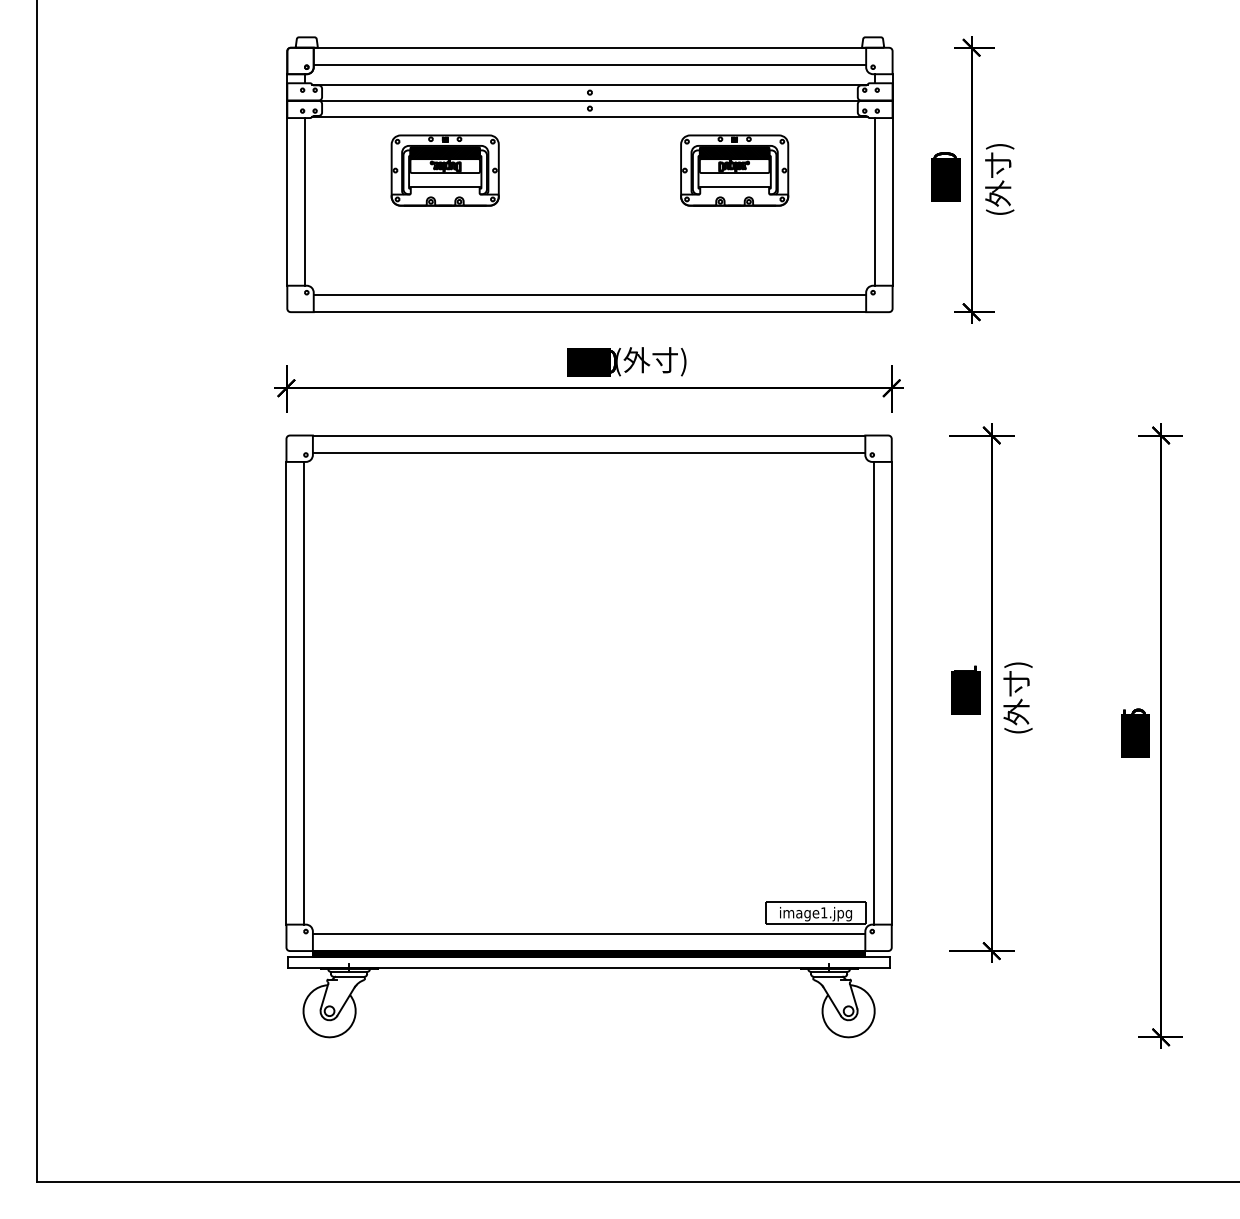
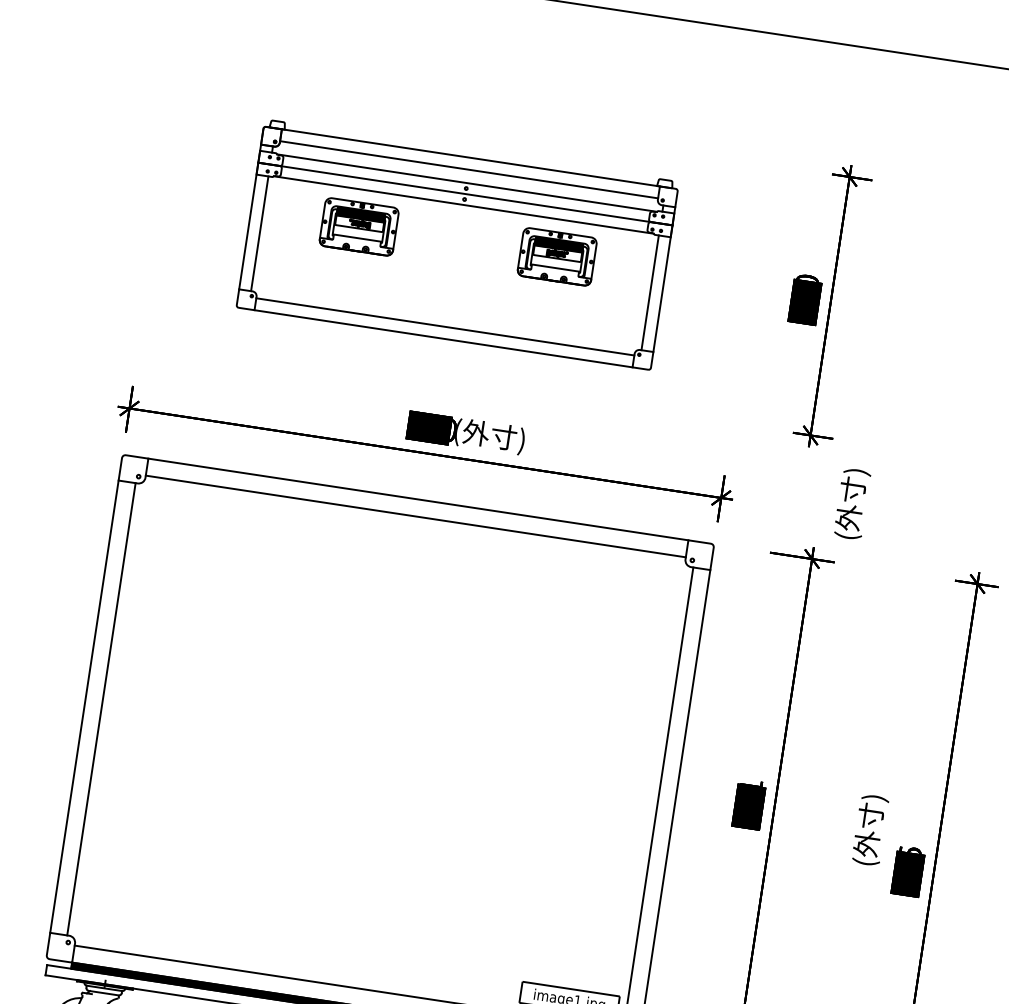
part: (589, 174) -> (457, 244), size x0.7
text: (999, 179) -> (852, 504), moved
text: (1017, 697) -> (869, 829), moved

